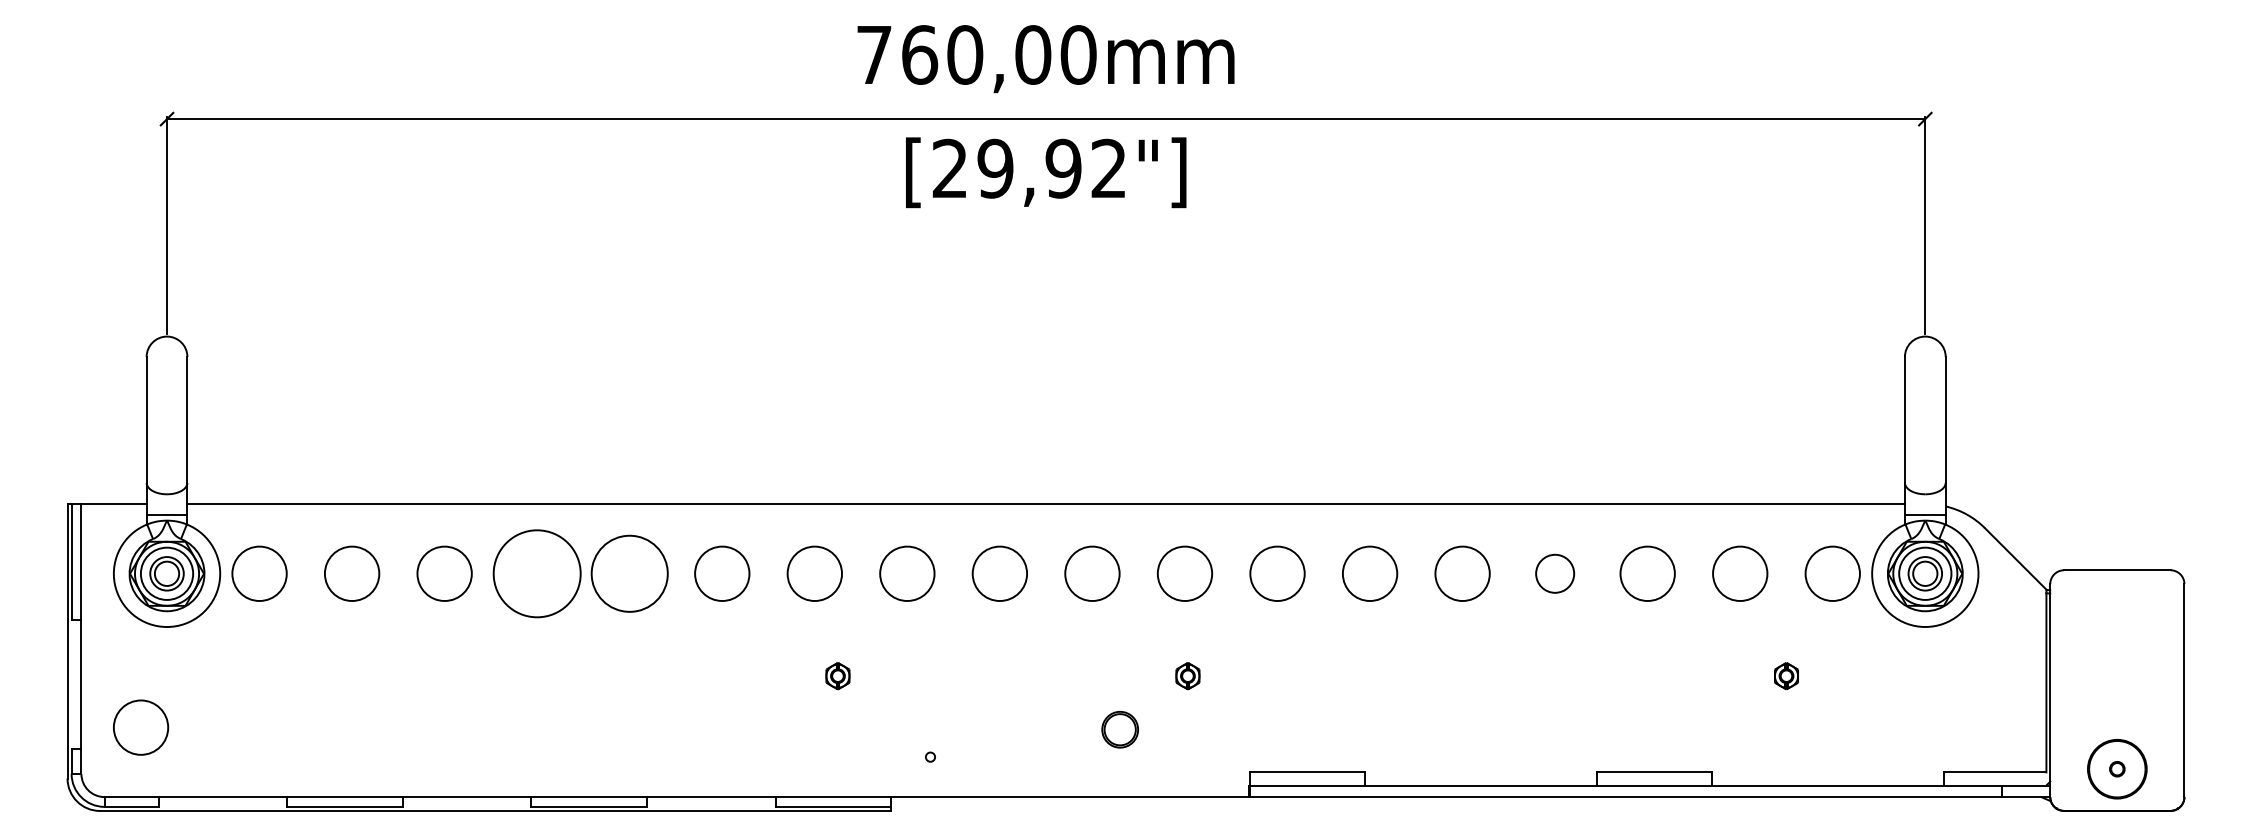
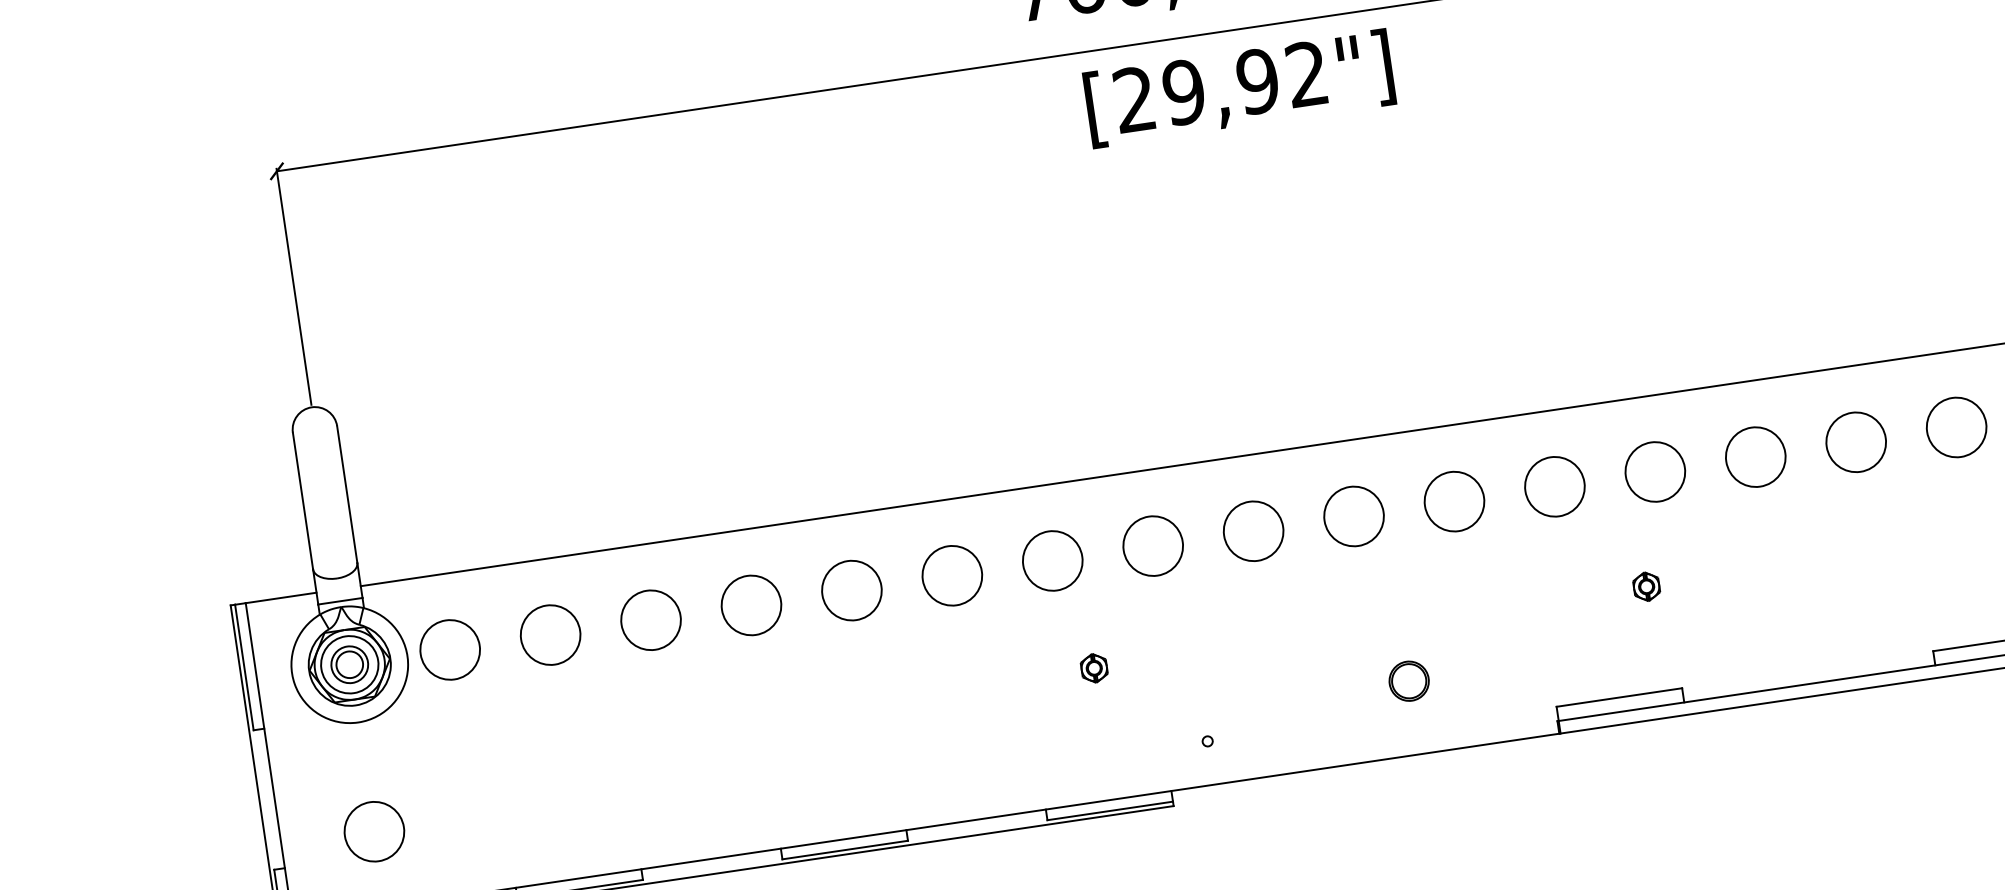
circle: (537, 573) -> (751, 605), size x0.62
circle: (629, 573) -> (851, 590), size x0.71
circle: (1554, 573) -> (1855, 442), size x1.43
part: (1187, 676) -> (1646, 587), moved
circle: (141, 727) -> (374, 831), moved

